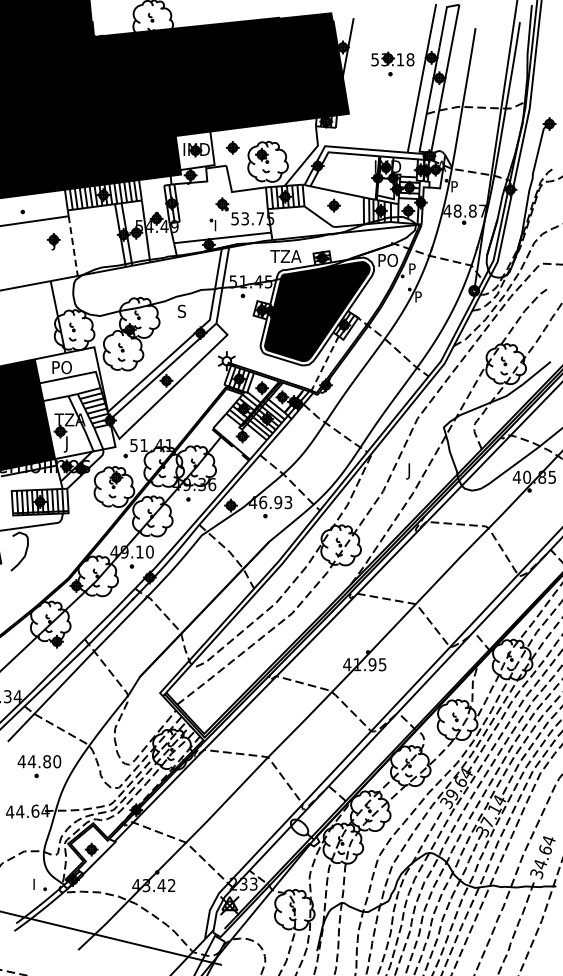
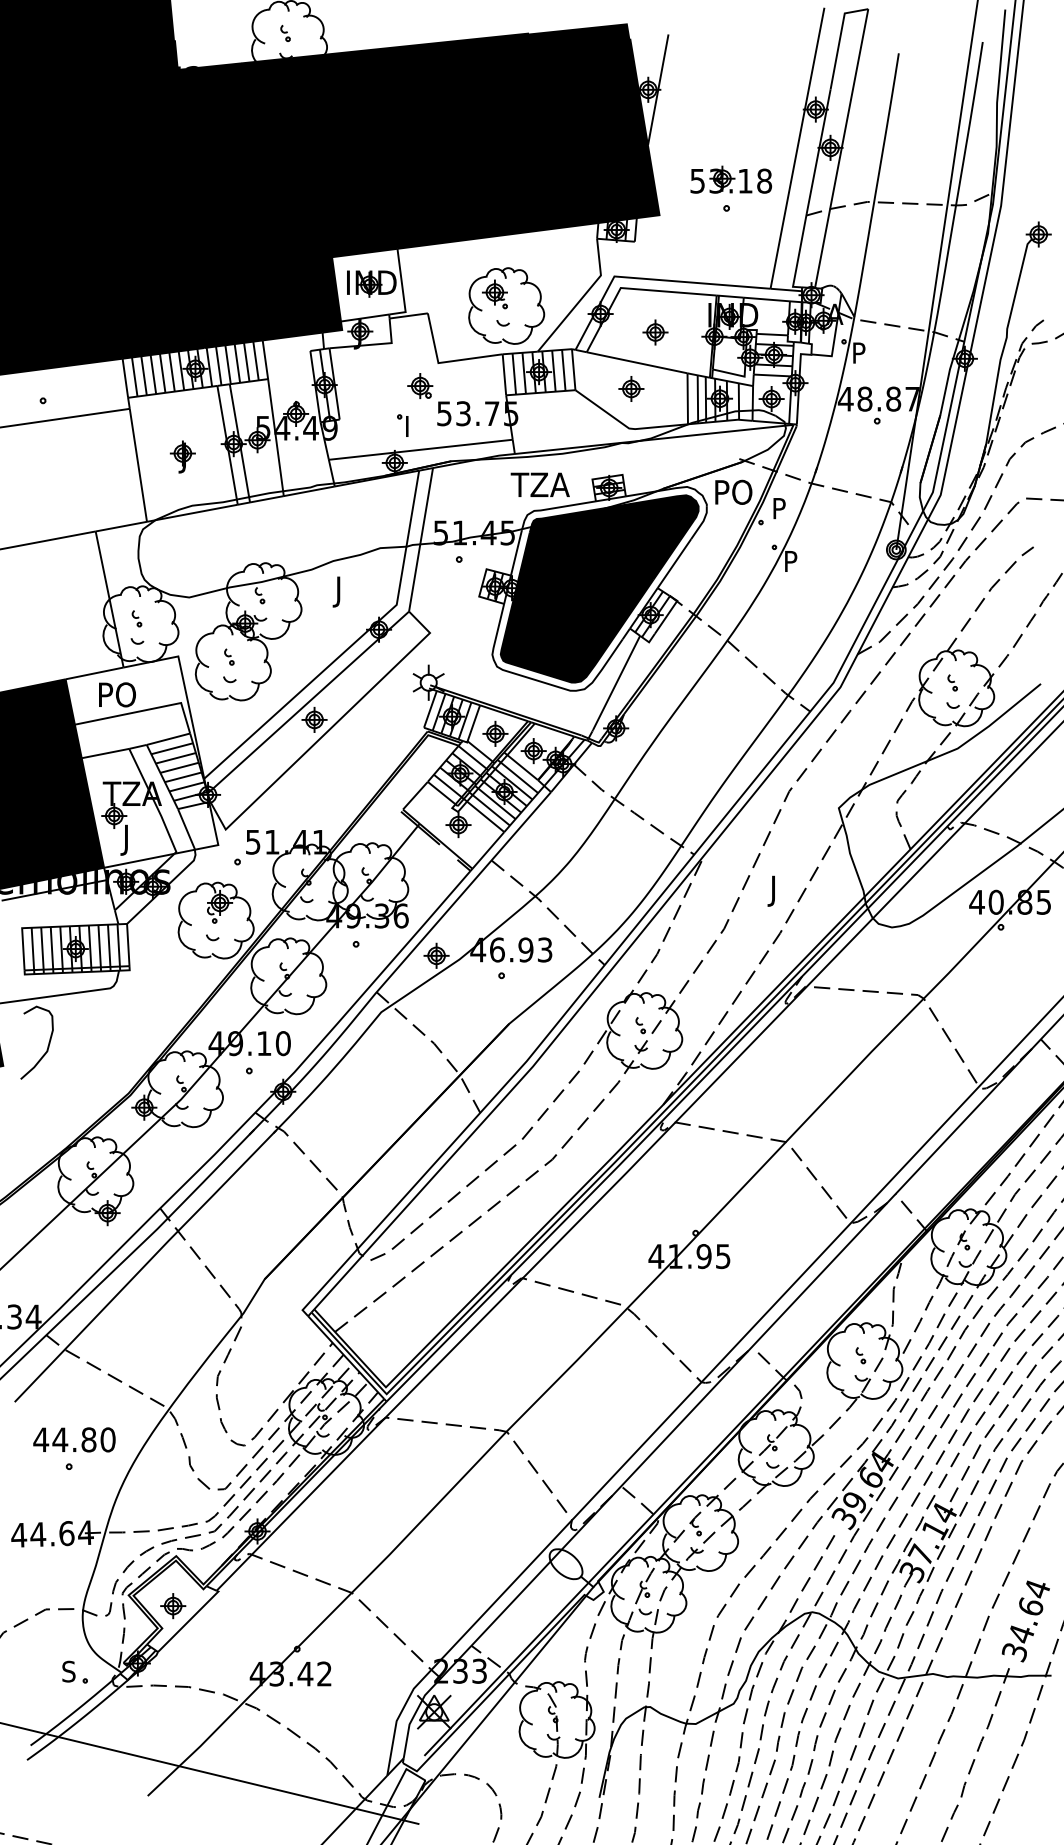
part: (392, 63) -> (730, 188), moved
part: (232, 147) -> (654, 331), moved
part: (53, 241) -> (182, 456), moved
line: (73, 246) -> (138, 466), dashed -> solid
text: (180, 312) -> (341, 590), S -> J
line: (326, 361) -> (617, 683), dashed -> solid
text: (36, 884) -> (68, 1671), I -> S

